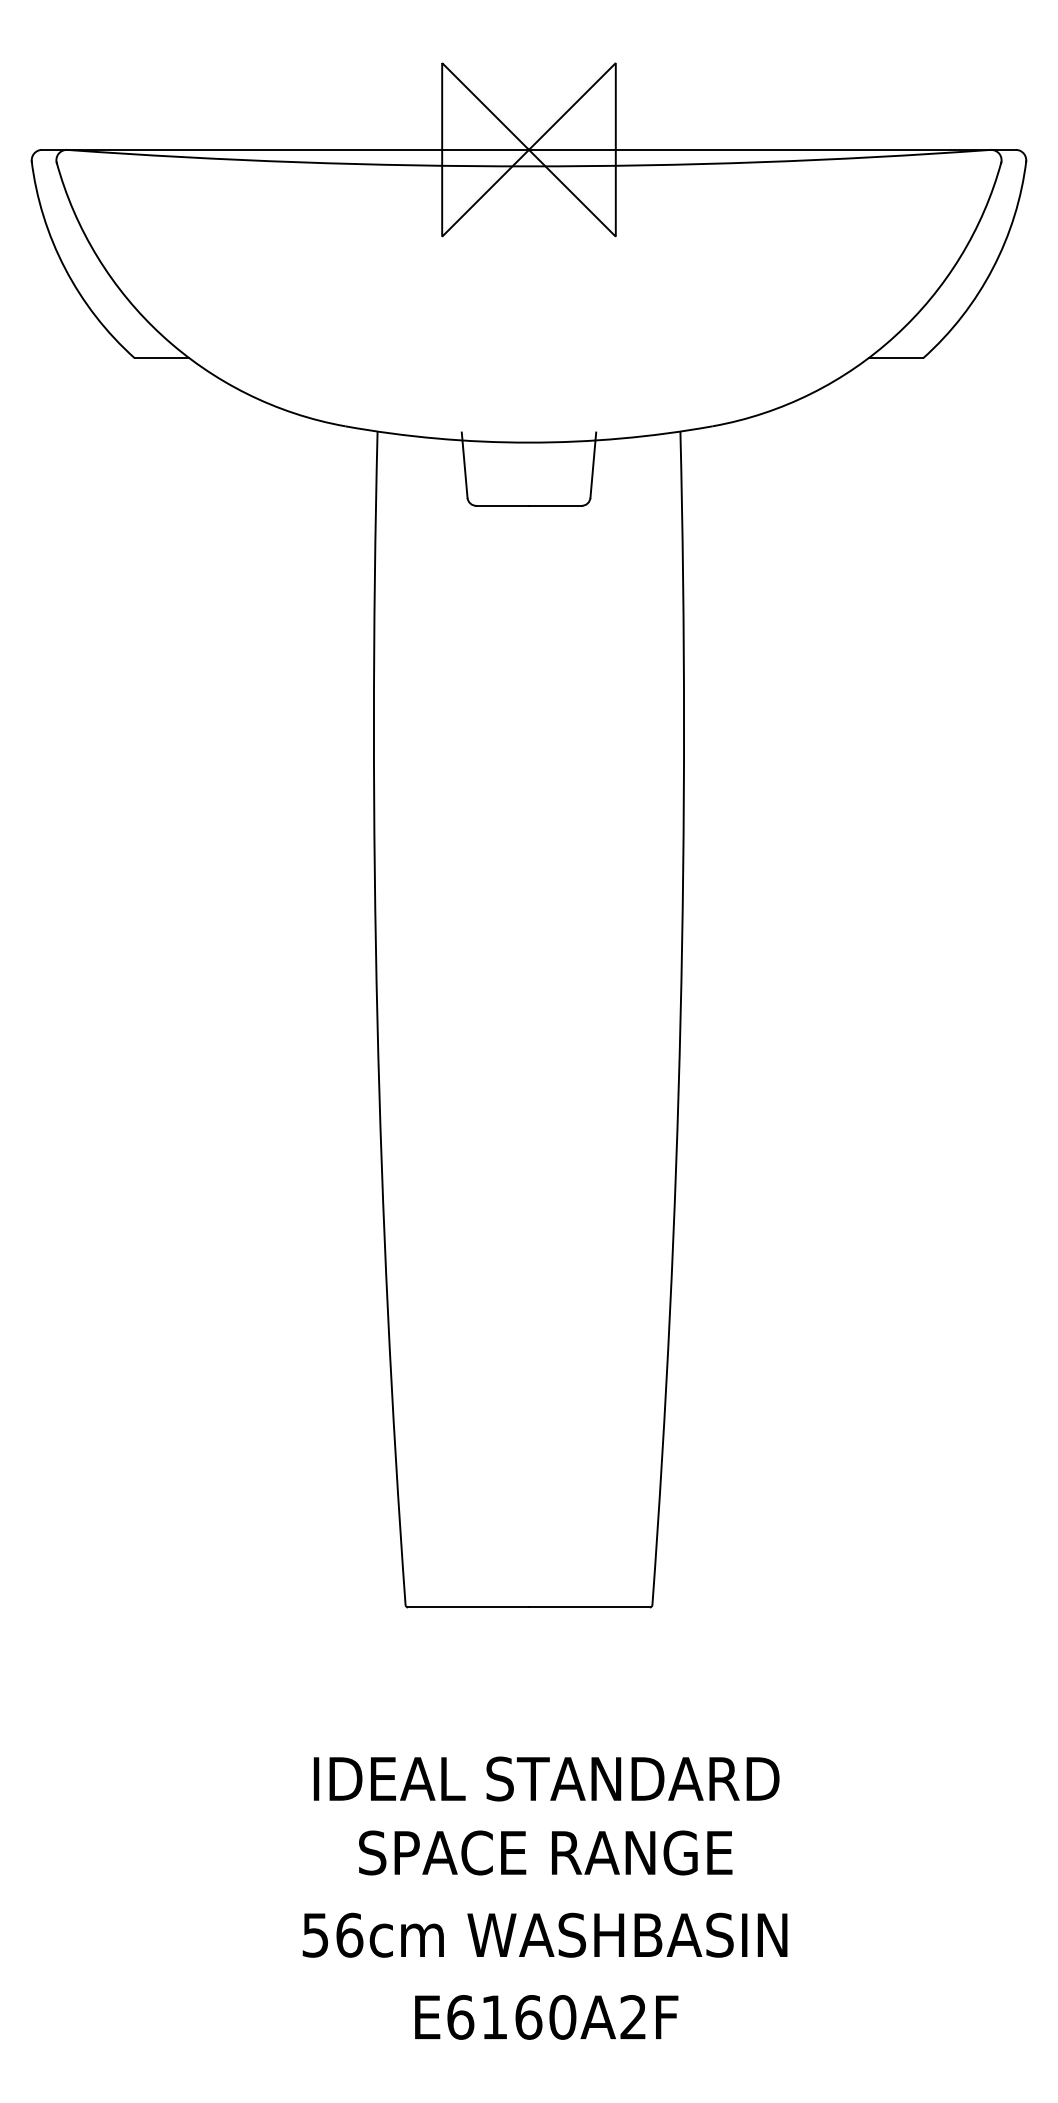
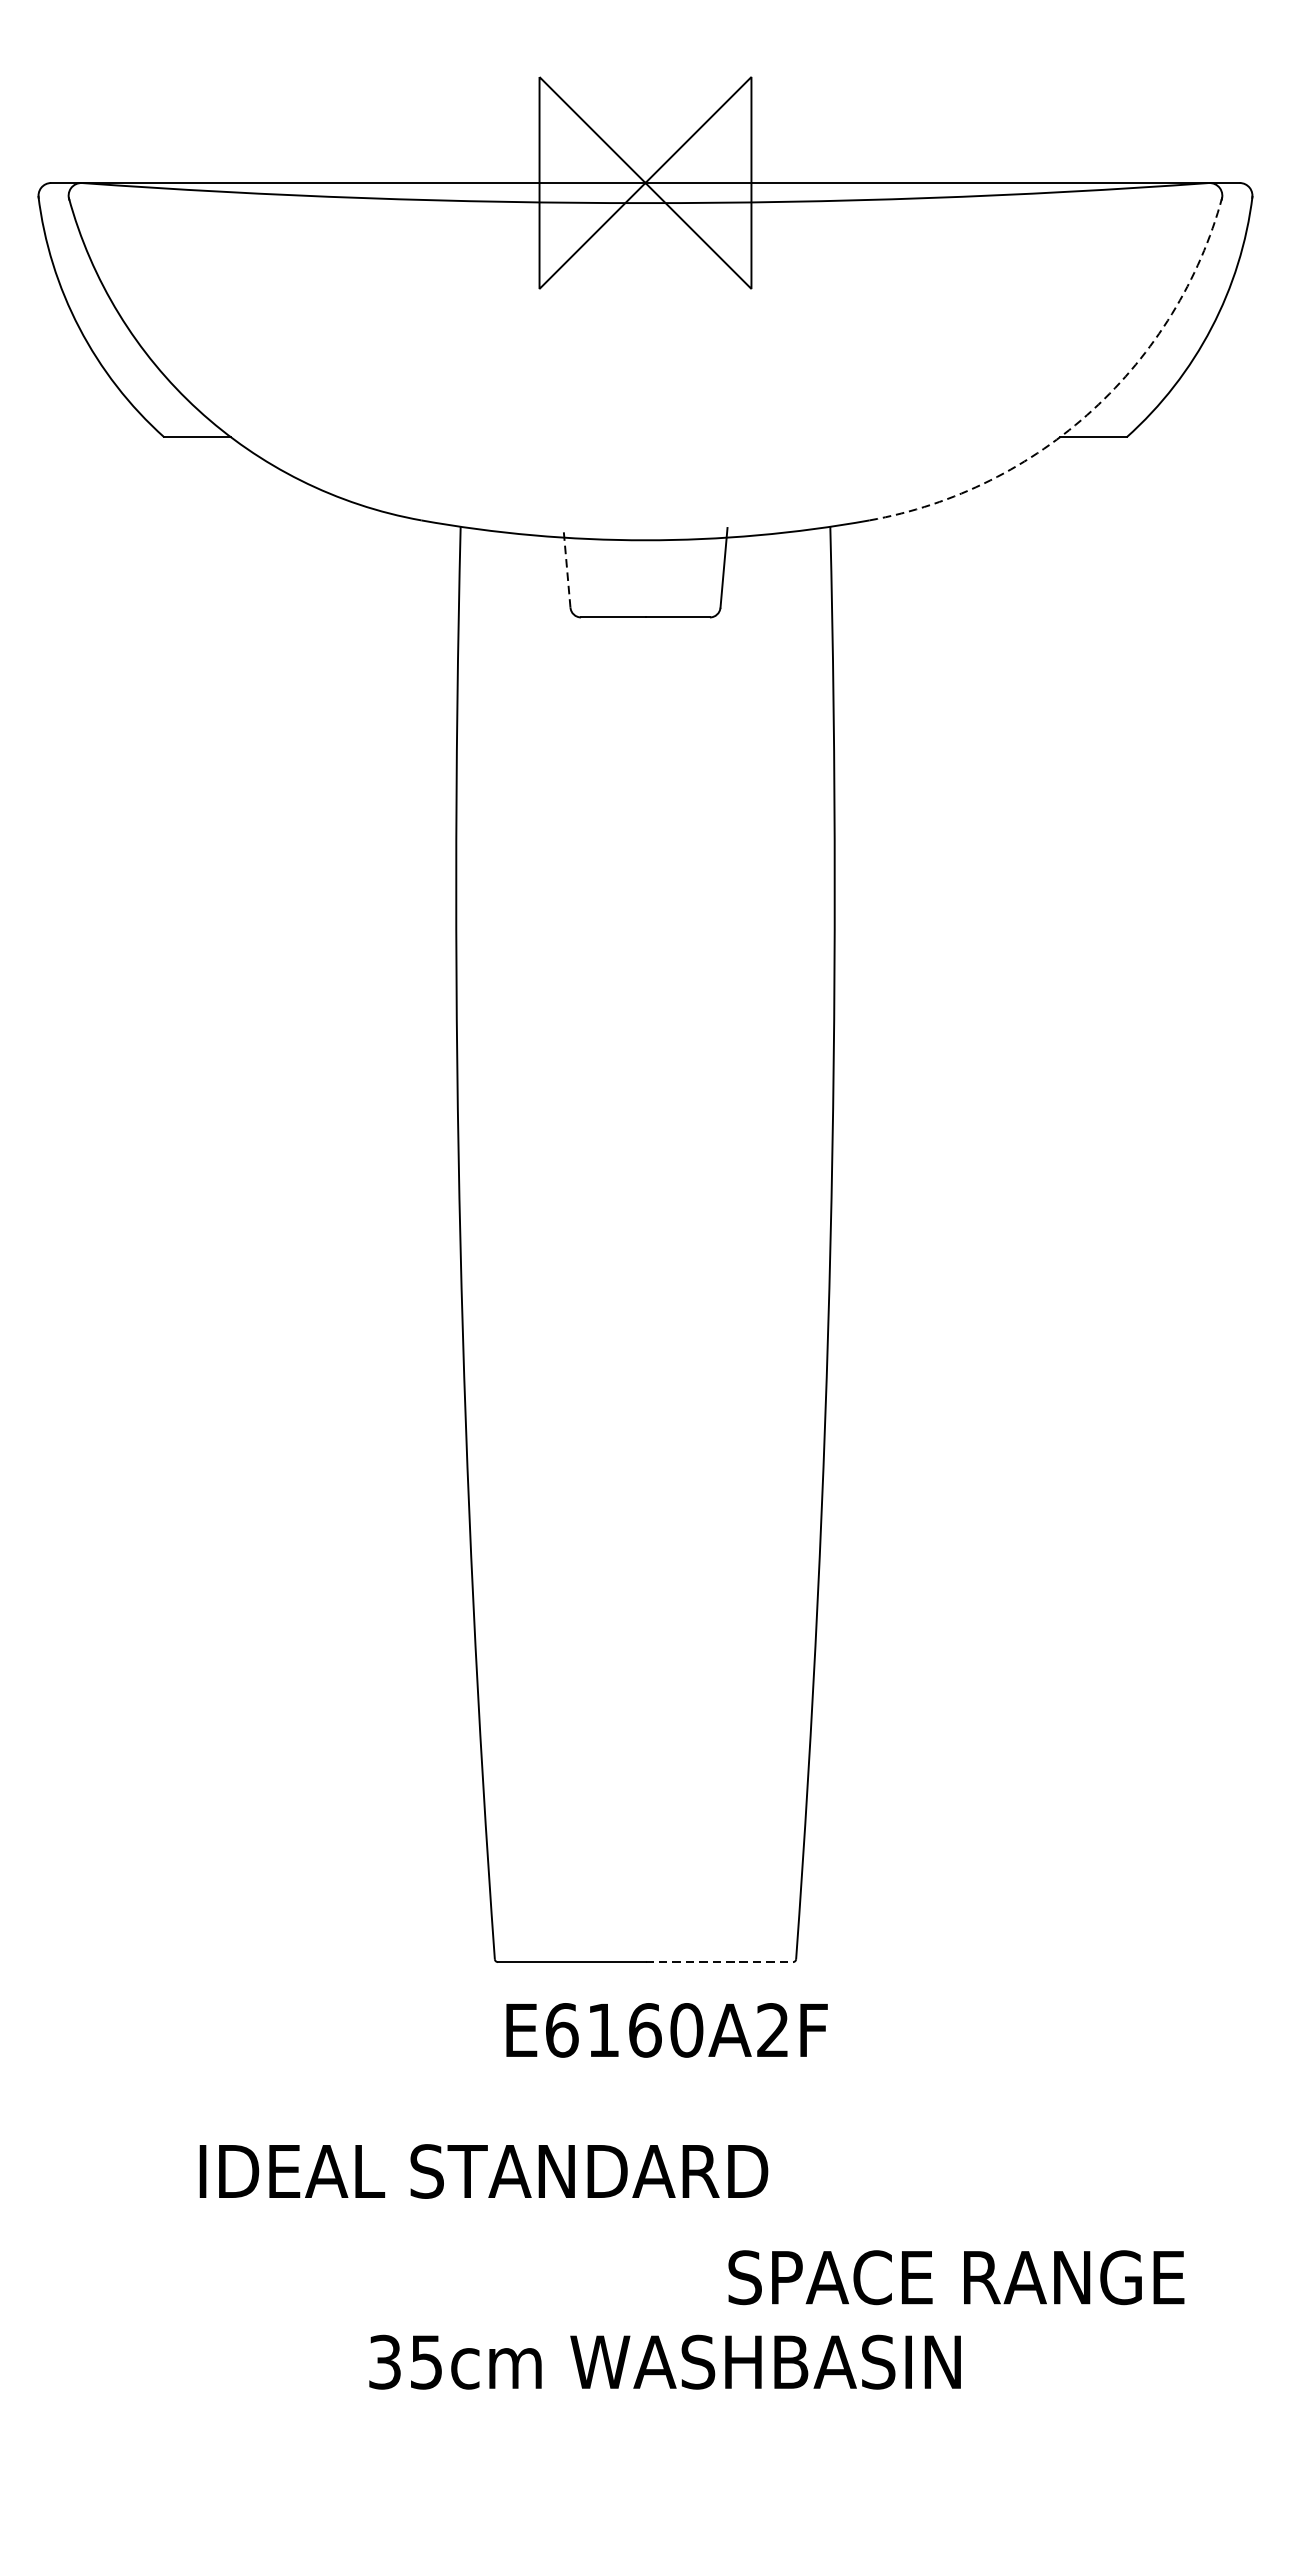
arc: (895, 335) -> (1092, 409), solid -> dashed
line: (464, 465) -> (566, 568), solid -> dashed
line: (589, 1607) -> (719, 1962), solid -> dashed
text: (546, 1778) -> (483, 2170), moved
text: (545, 1852) -> (956, 2277), moved
text: (333, 1934) -> (406, 2361), 56cm -> 35cm
text: (546, 2017) -> (666, 2030), moved

